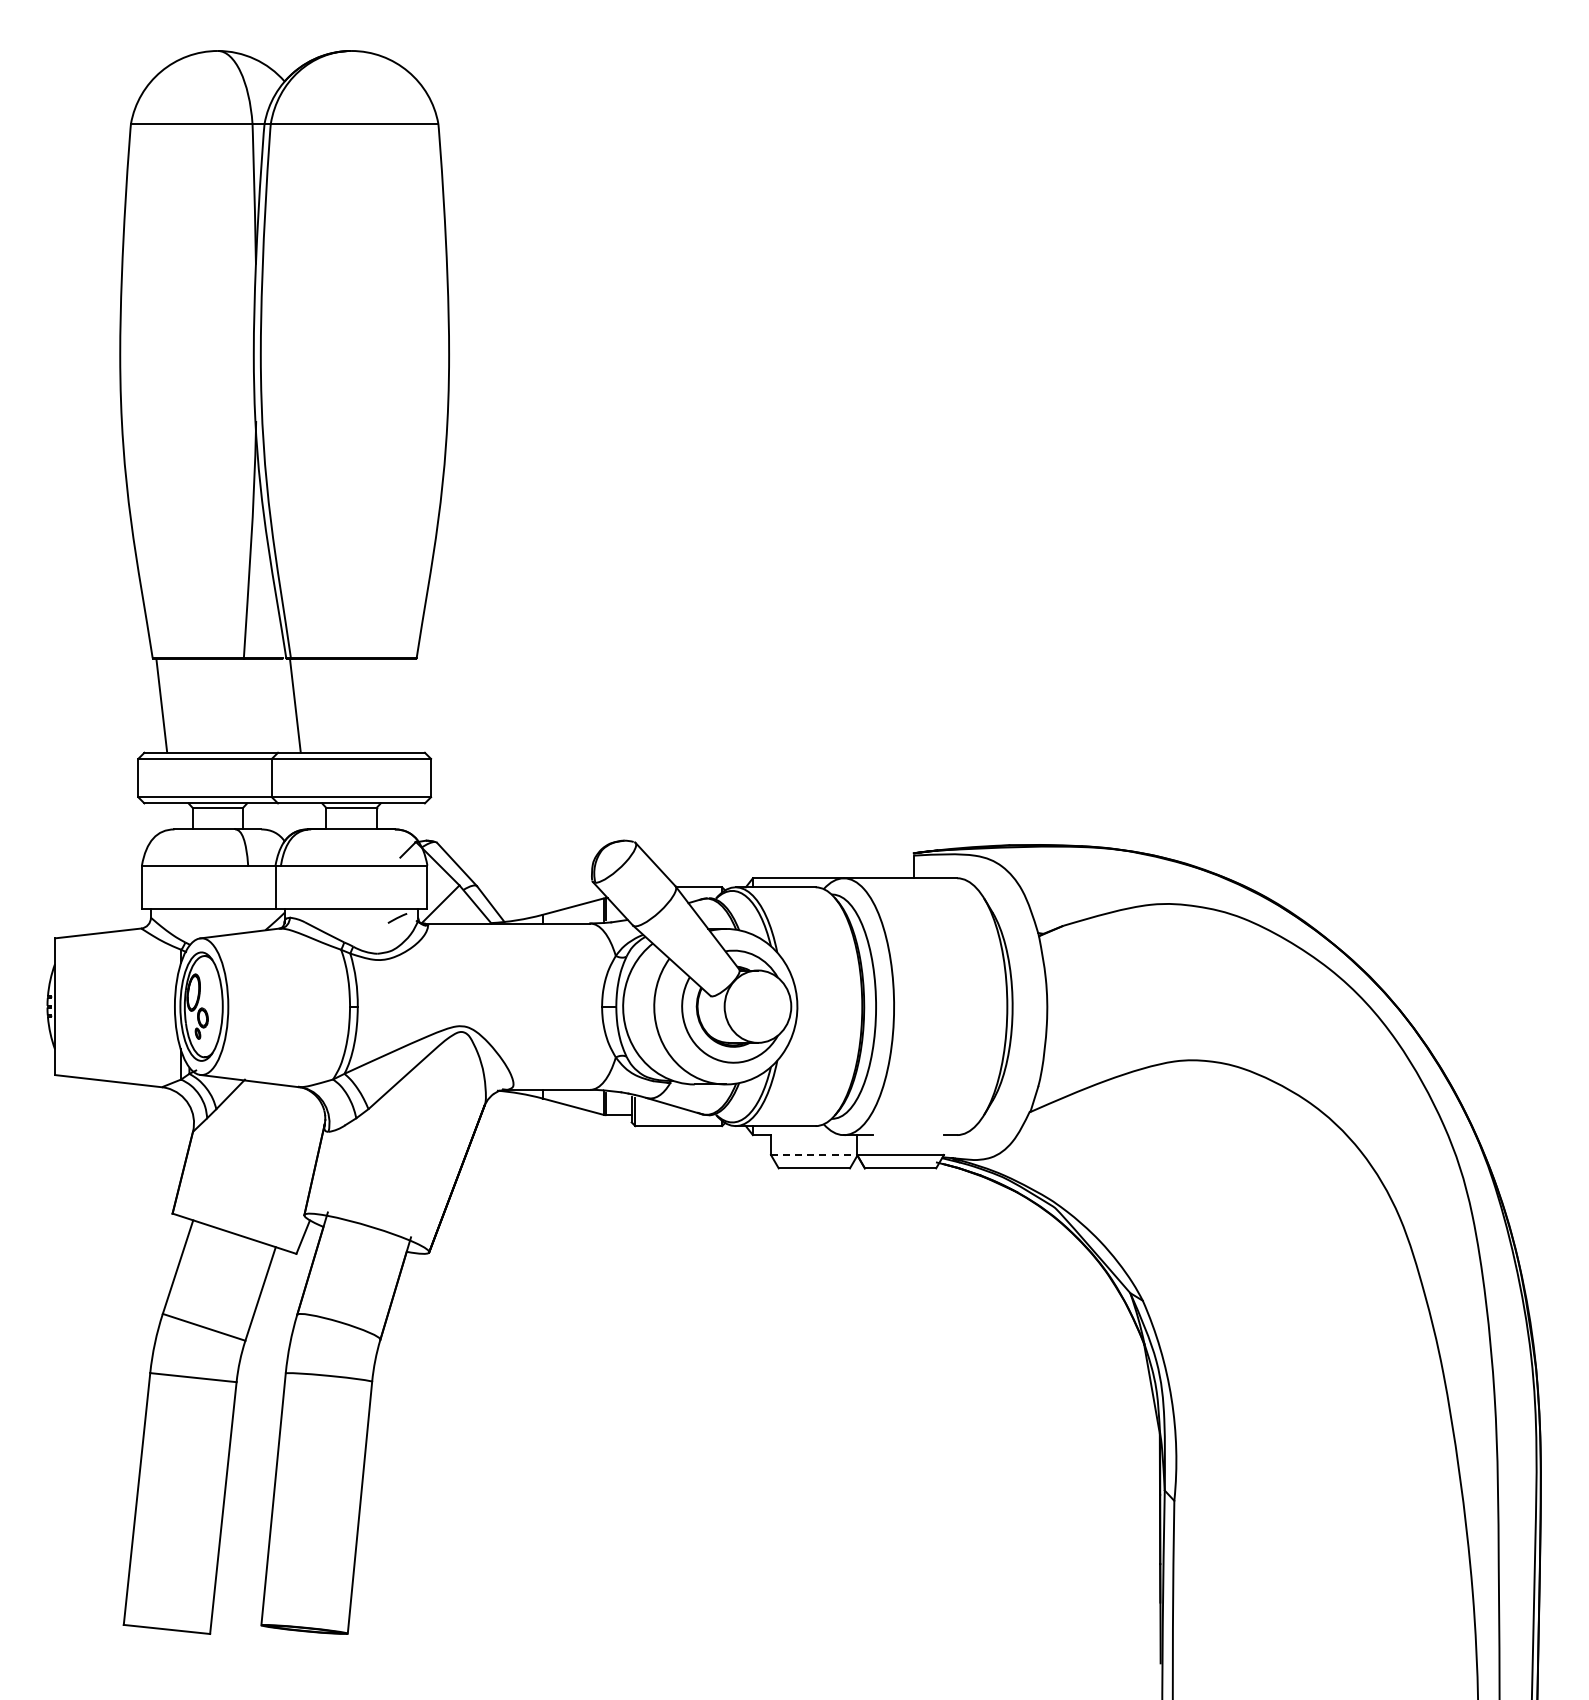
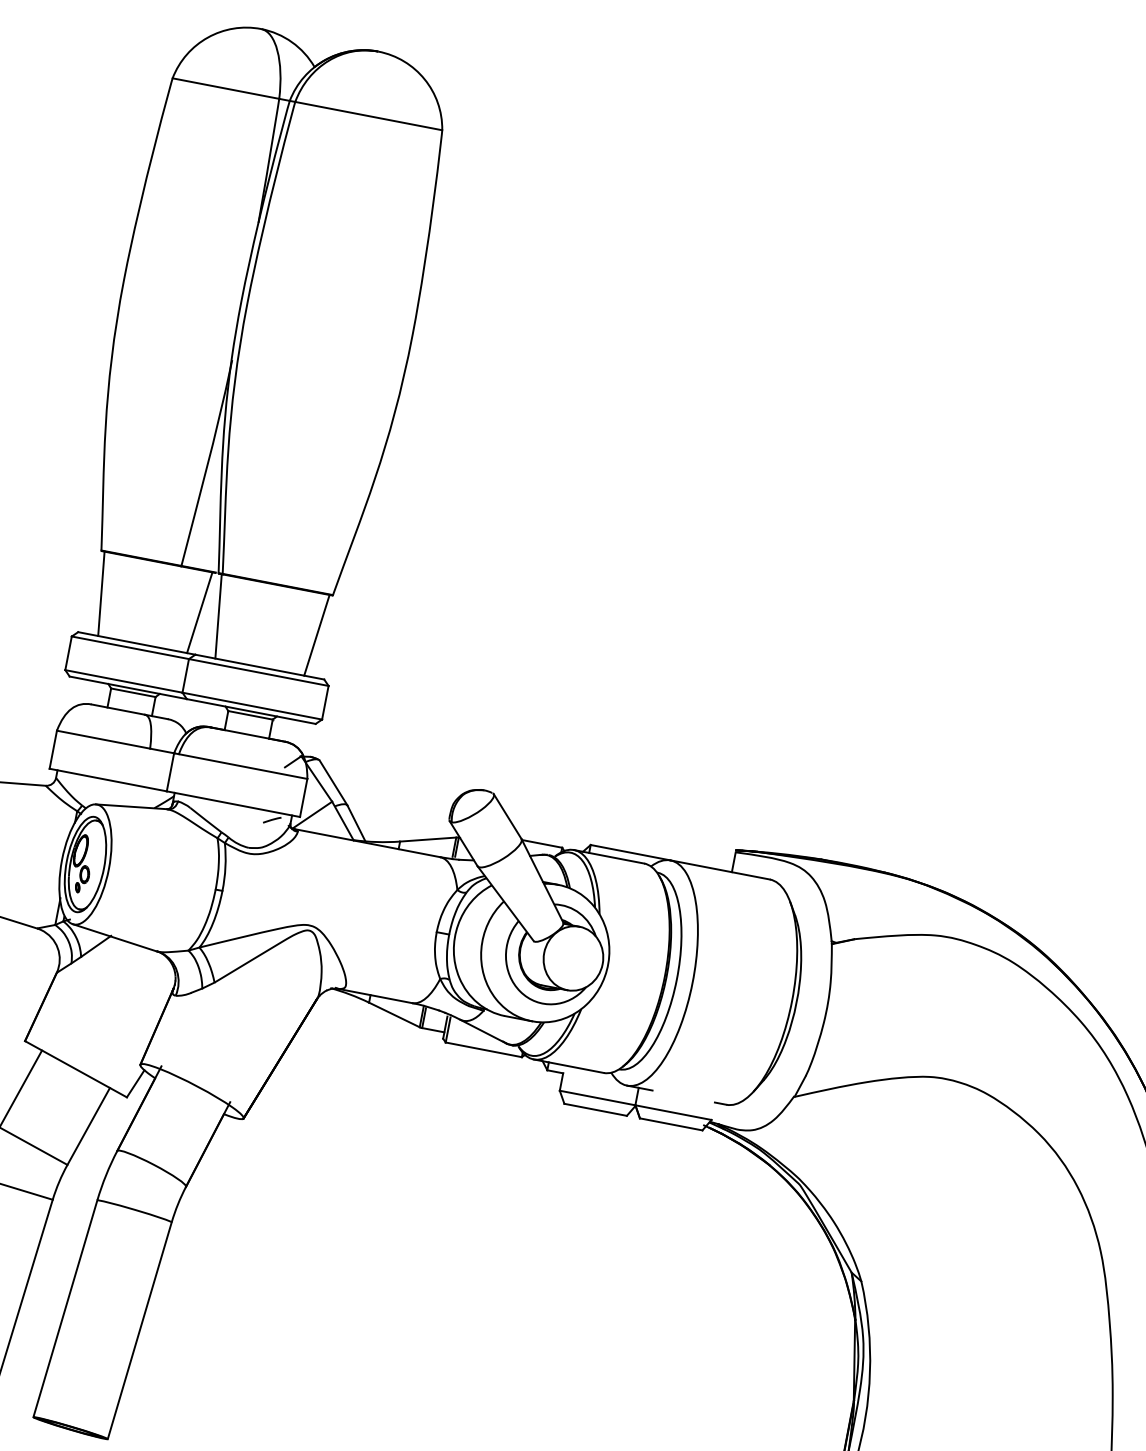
line: (273, 705) -> (199, 612), added
line: (407, 705) -> (316, 635), added
line: (814, 1154) -> (598, 1097), dashed -> solid

